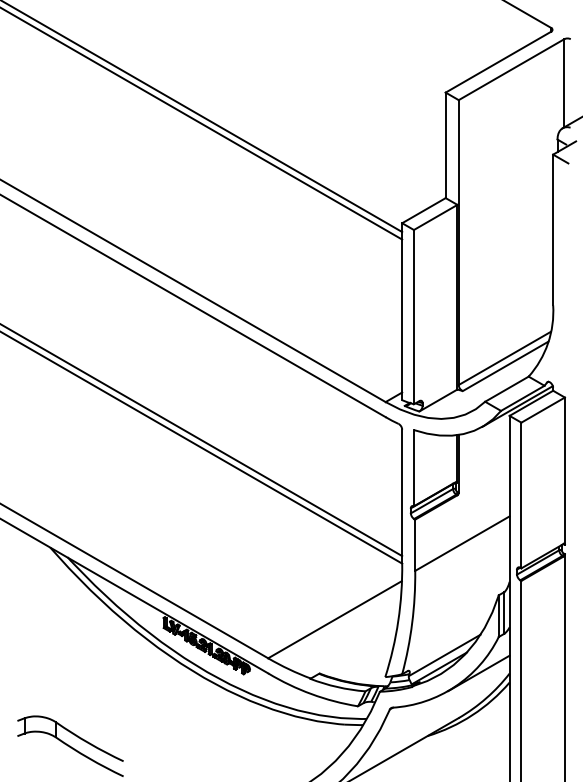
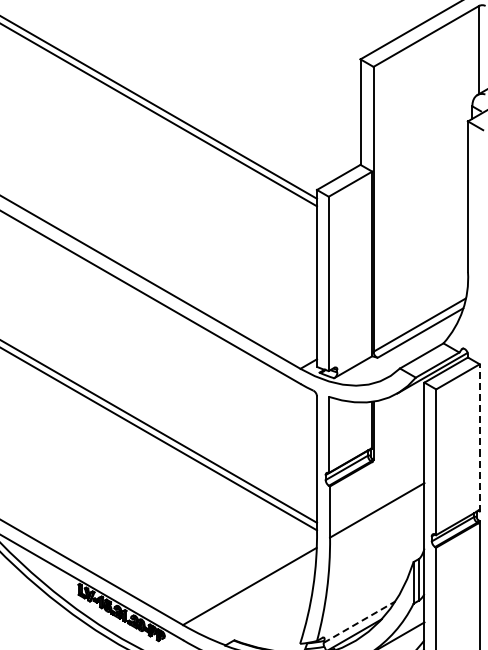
line: (564, 471) -> (479, 438), solid -> dashed
line: (445, 655) -> (360, 622), solid -> dashed

